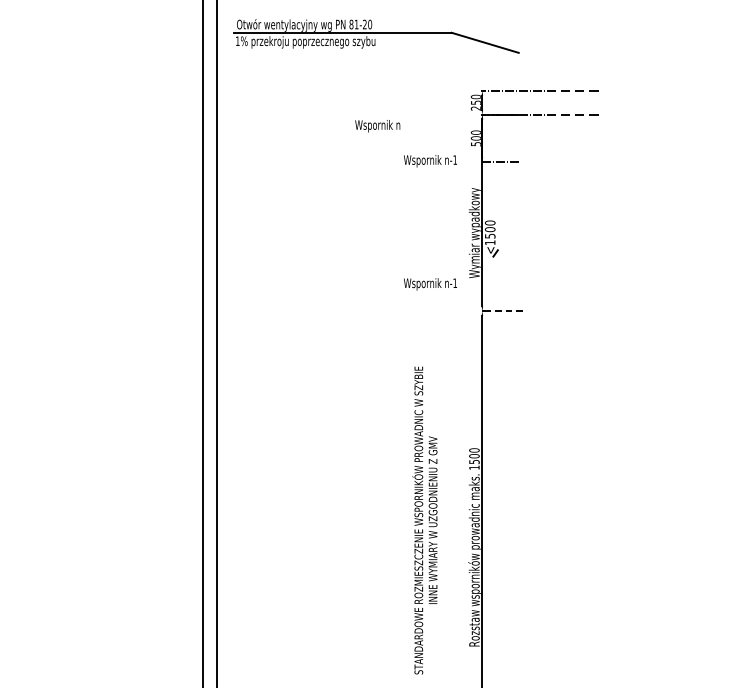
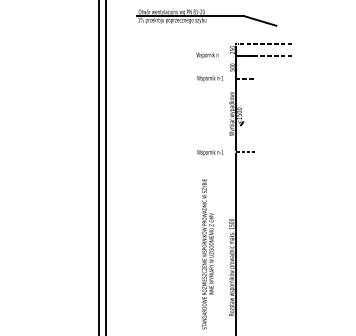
part: (375, 35) -> (206, 17), moved
text: (377, 125) -> (207, 55), moved
text: (431, 283) -> (210, 152), moved

